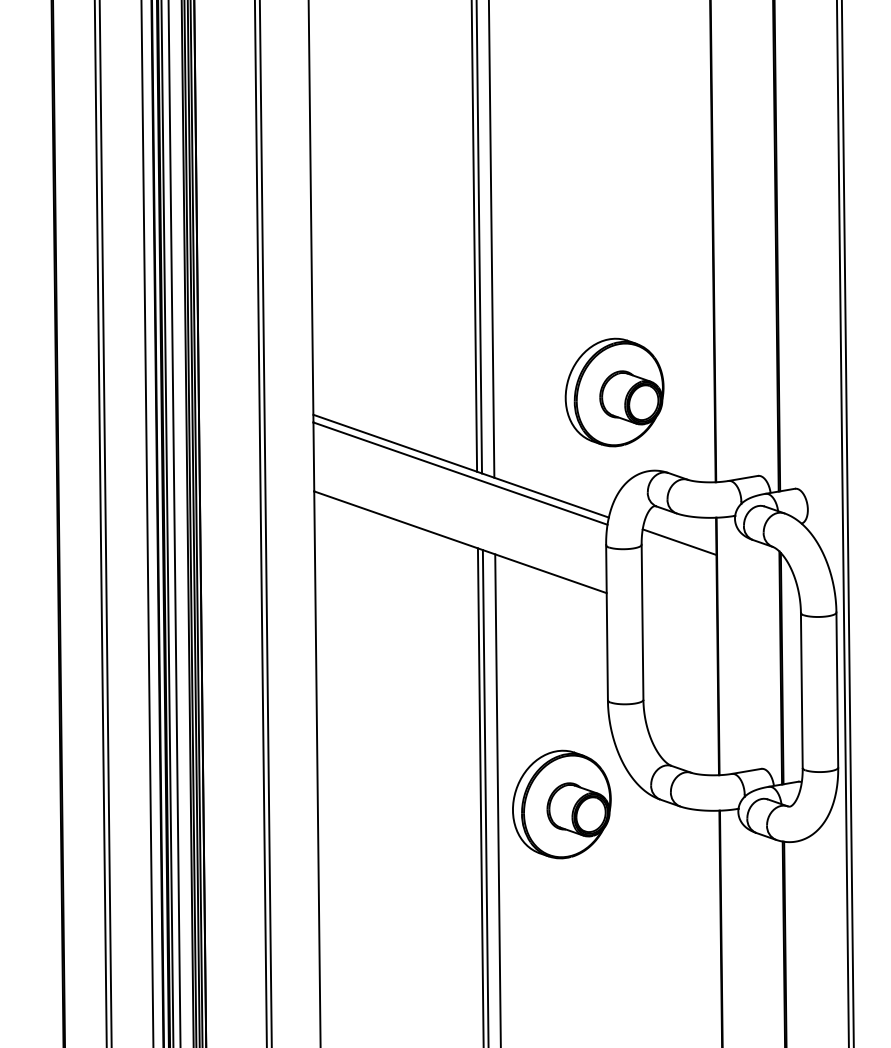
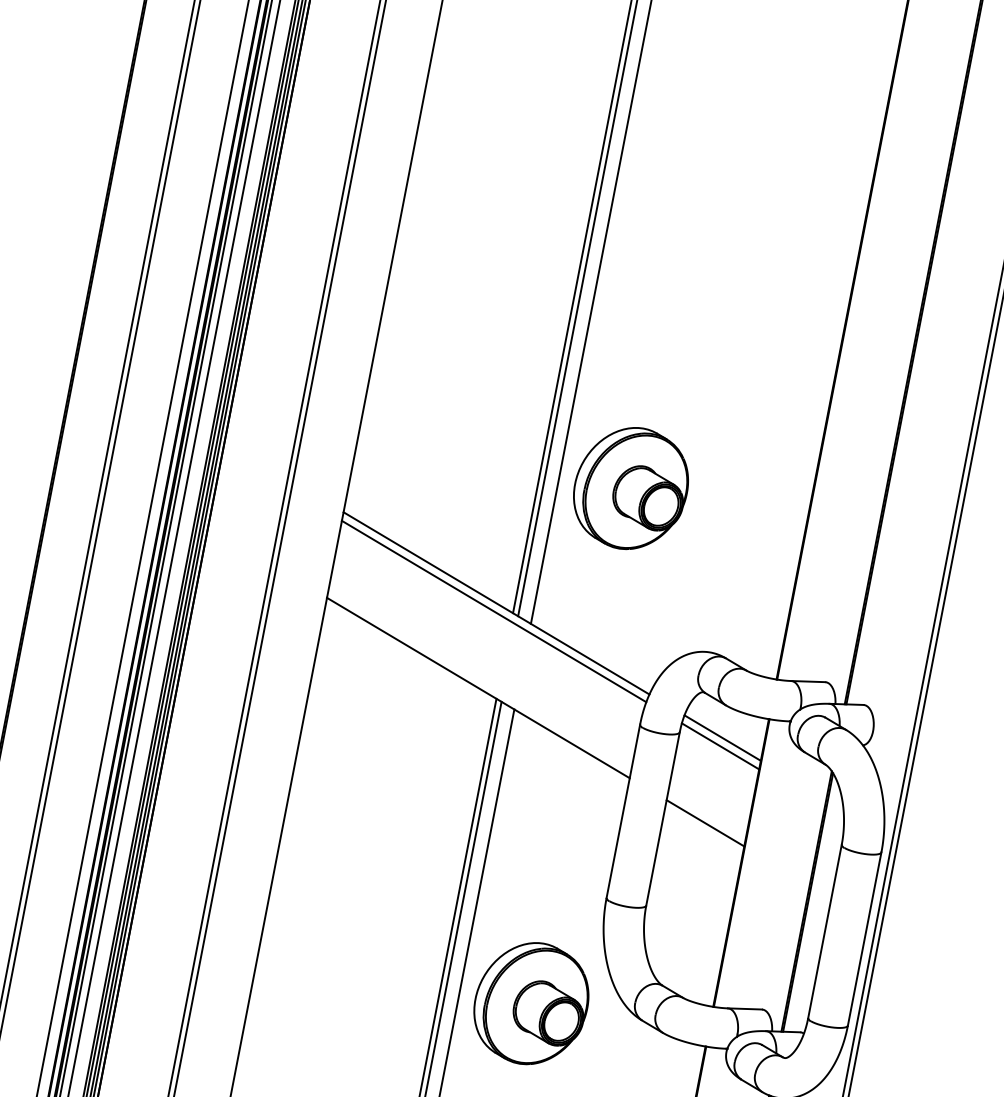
part: (614, 392) -> (630, 488), moved
line: (678, 549) -> (719, 745), added
line: (679, 618) -> (705, 823), added

